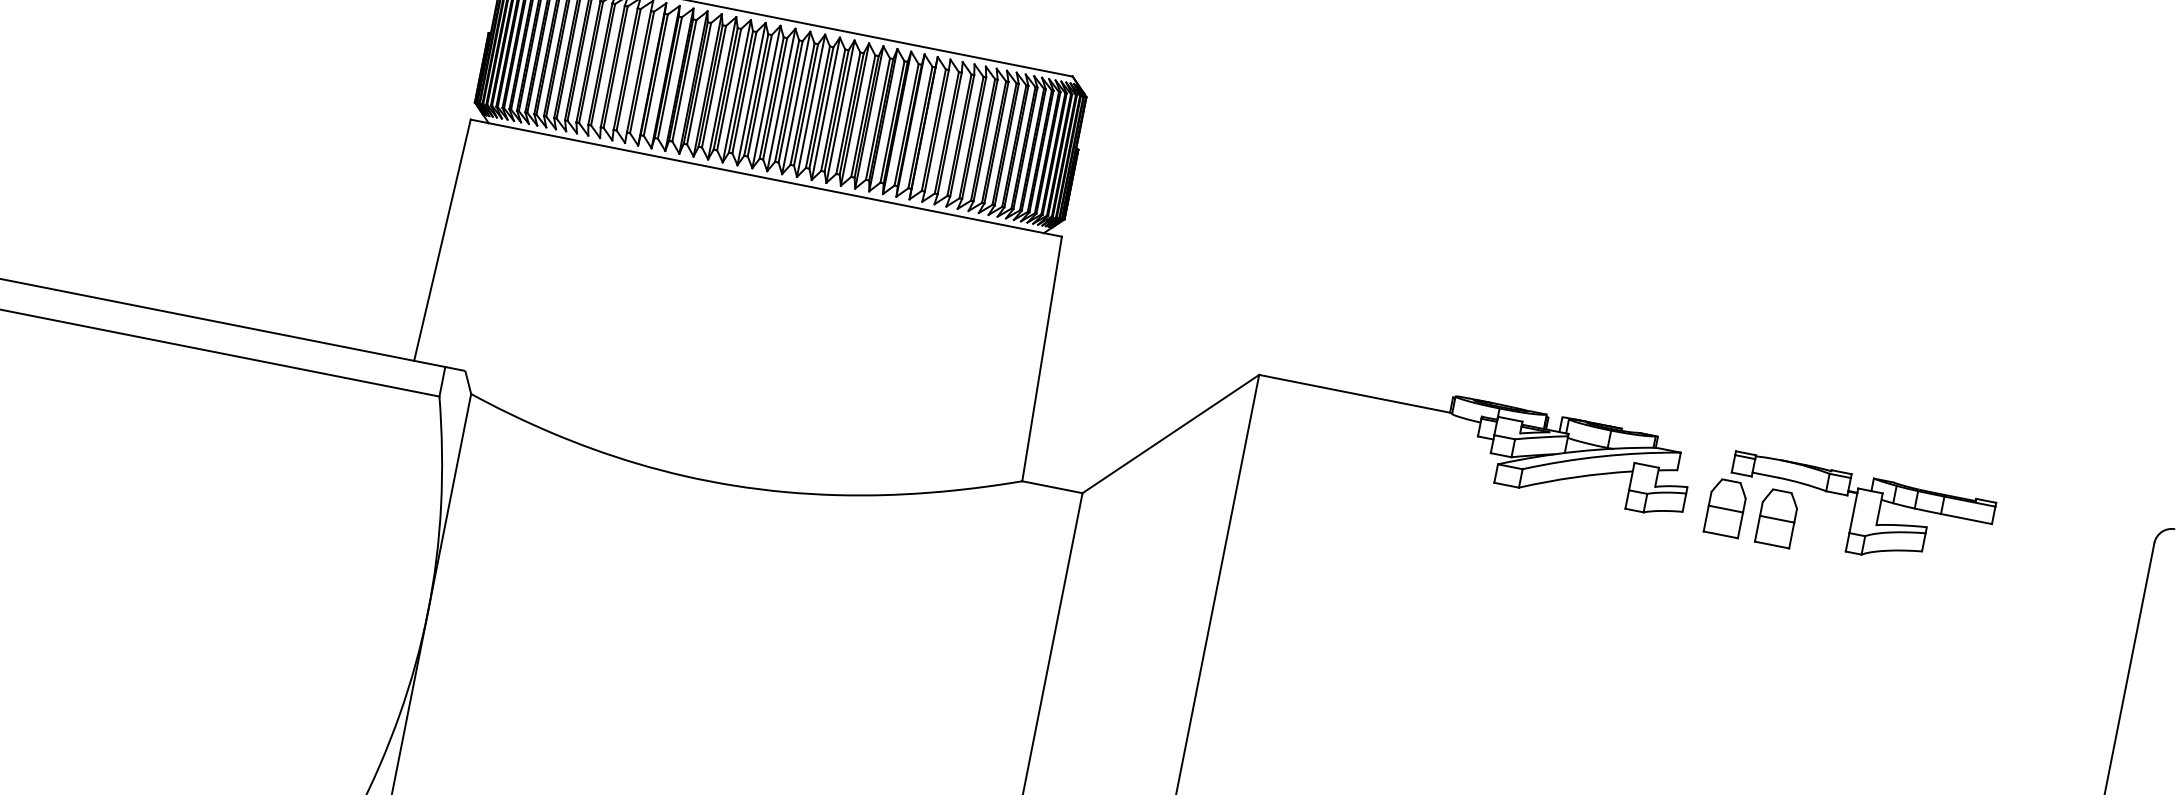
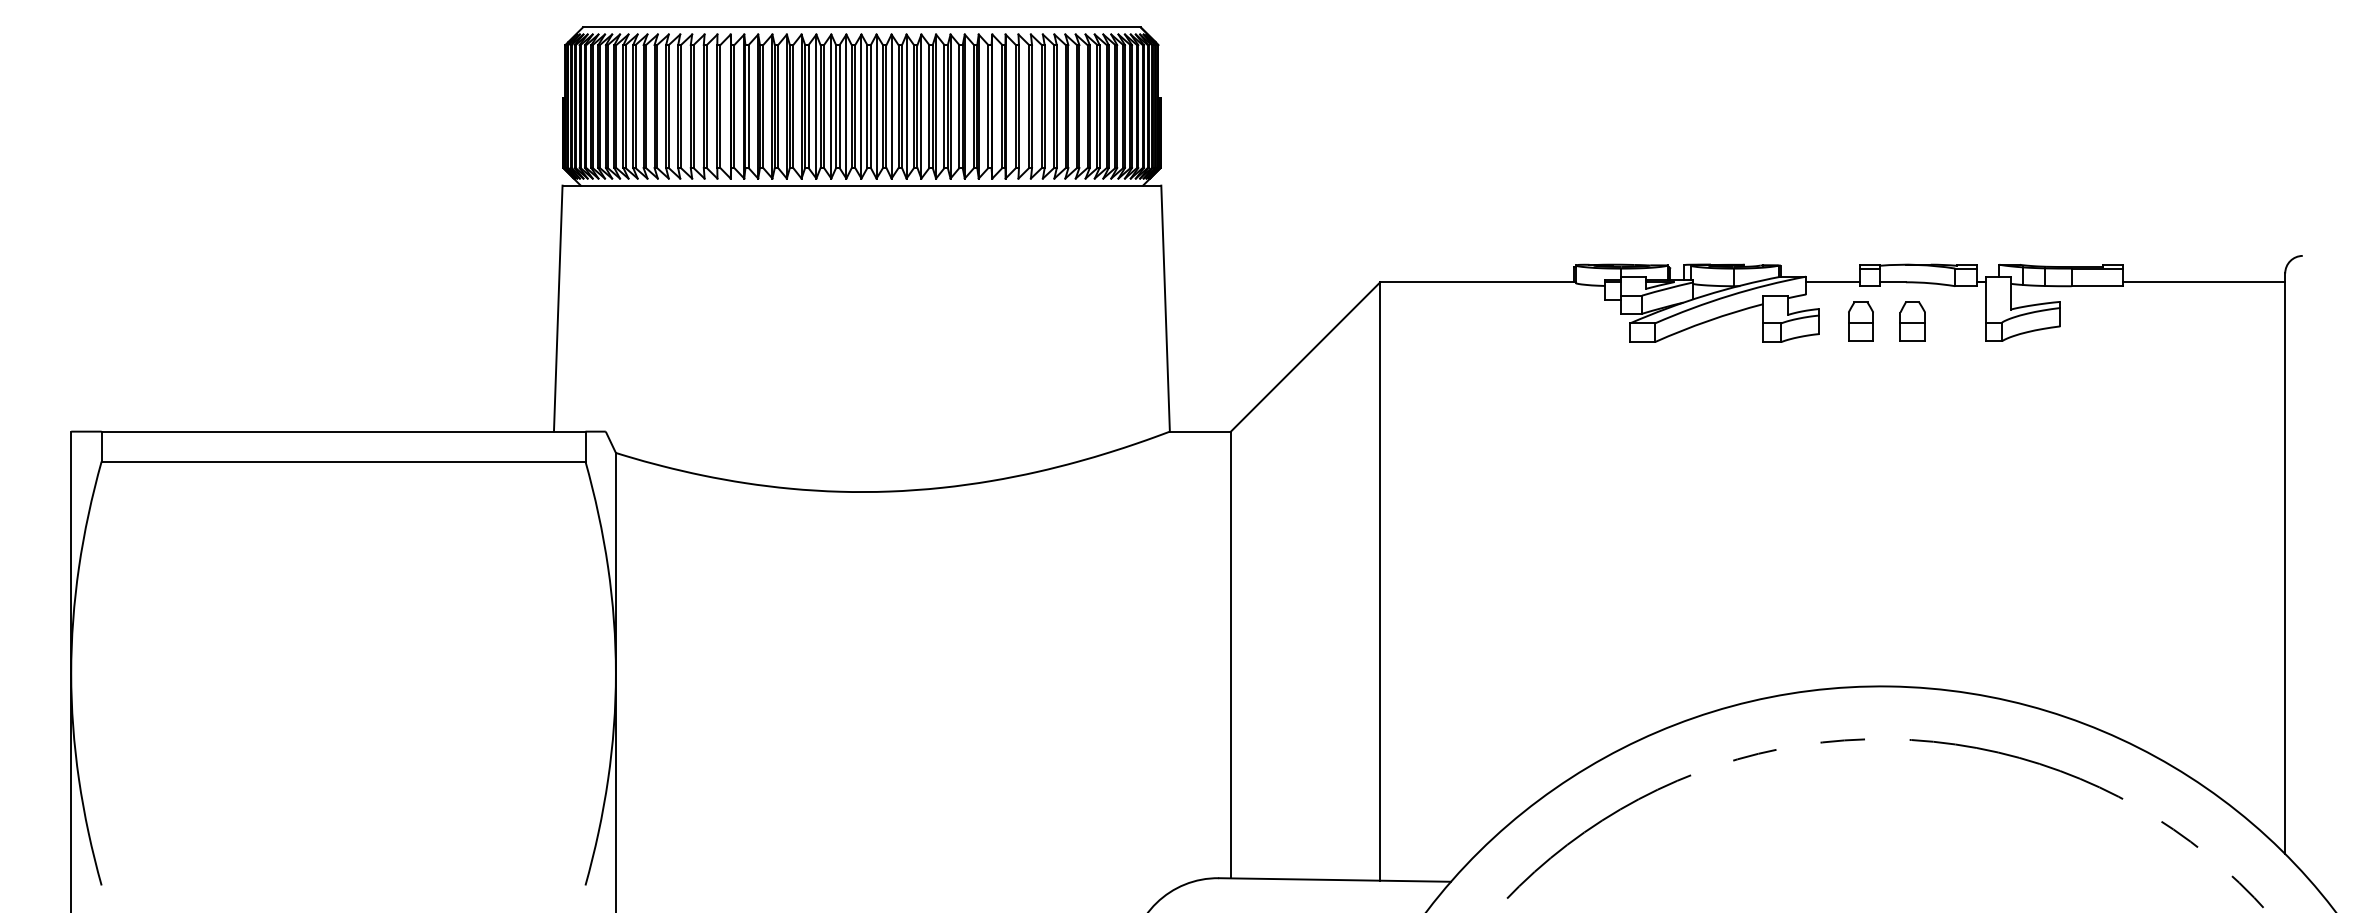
line: (1705, 463) -> (1832, 282), added
part: (1725, 507) -> (1860, 321), size x0.71
part: (1777, 517) -> (1912, 321), size x0.71
line: (2072, 536) -> (2204, 282), added

